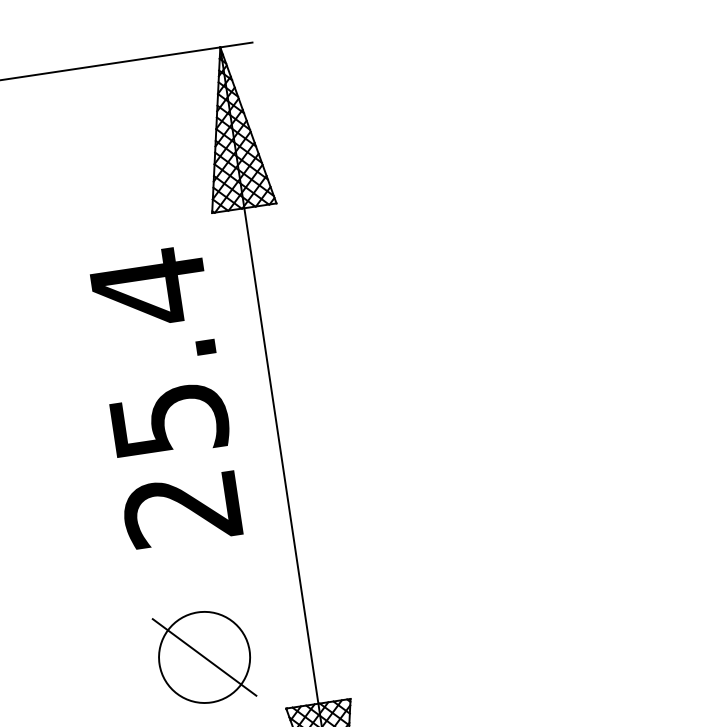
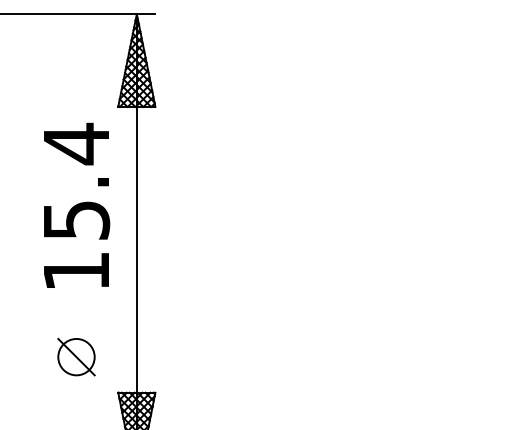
text: (180, 509) -> (75, 271), 25.4 -> 15.4
part: (204, 658) -> (76, 357), size x0.7

